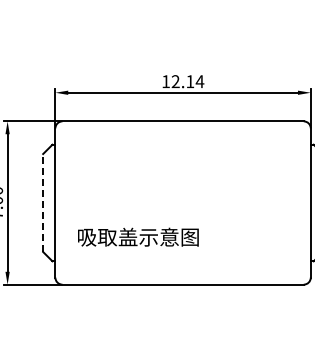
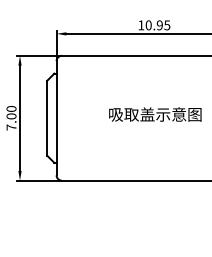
text: (187, 81) -> (157, 25), 12.14 -> 10.95
line: (43, 203) -> (47, 118), dashed -> solid
text: (138, 236) -> (155, 114), moved

